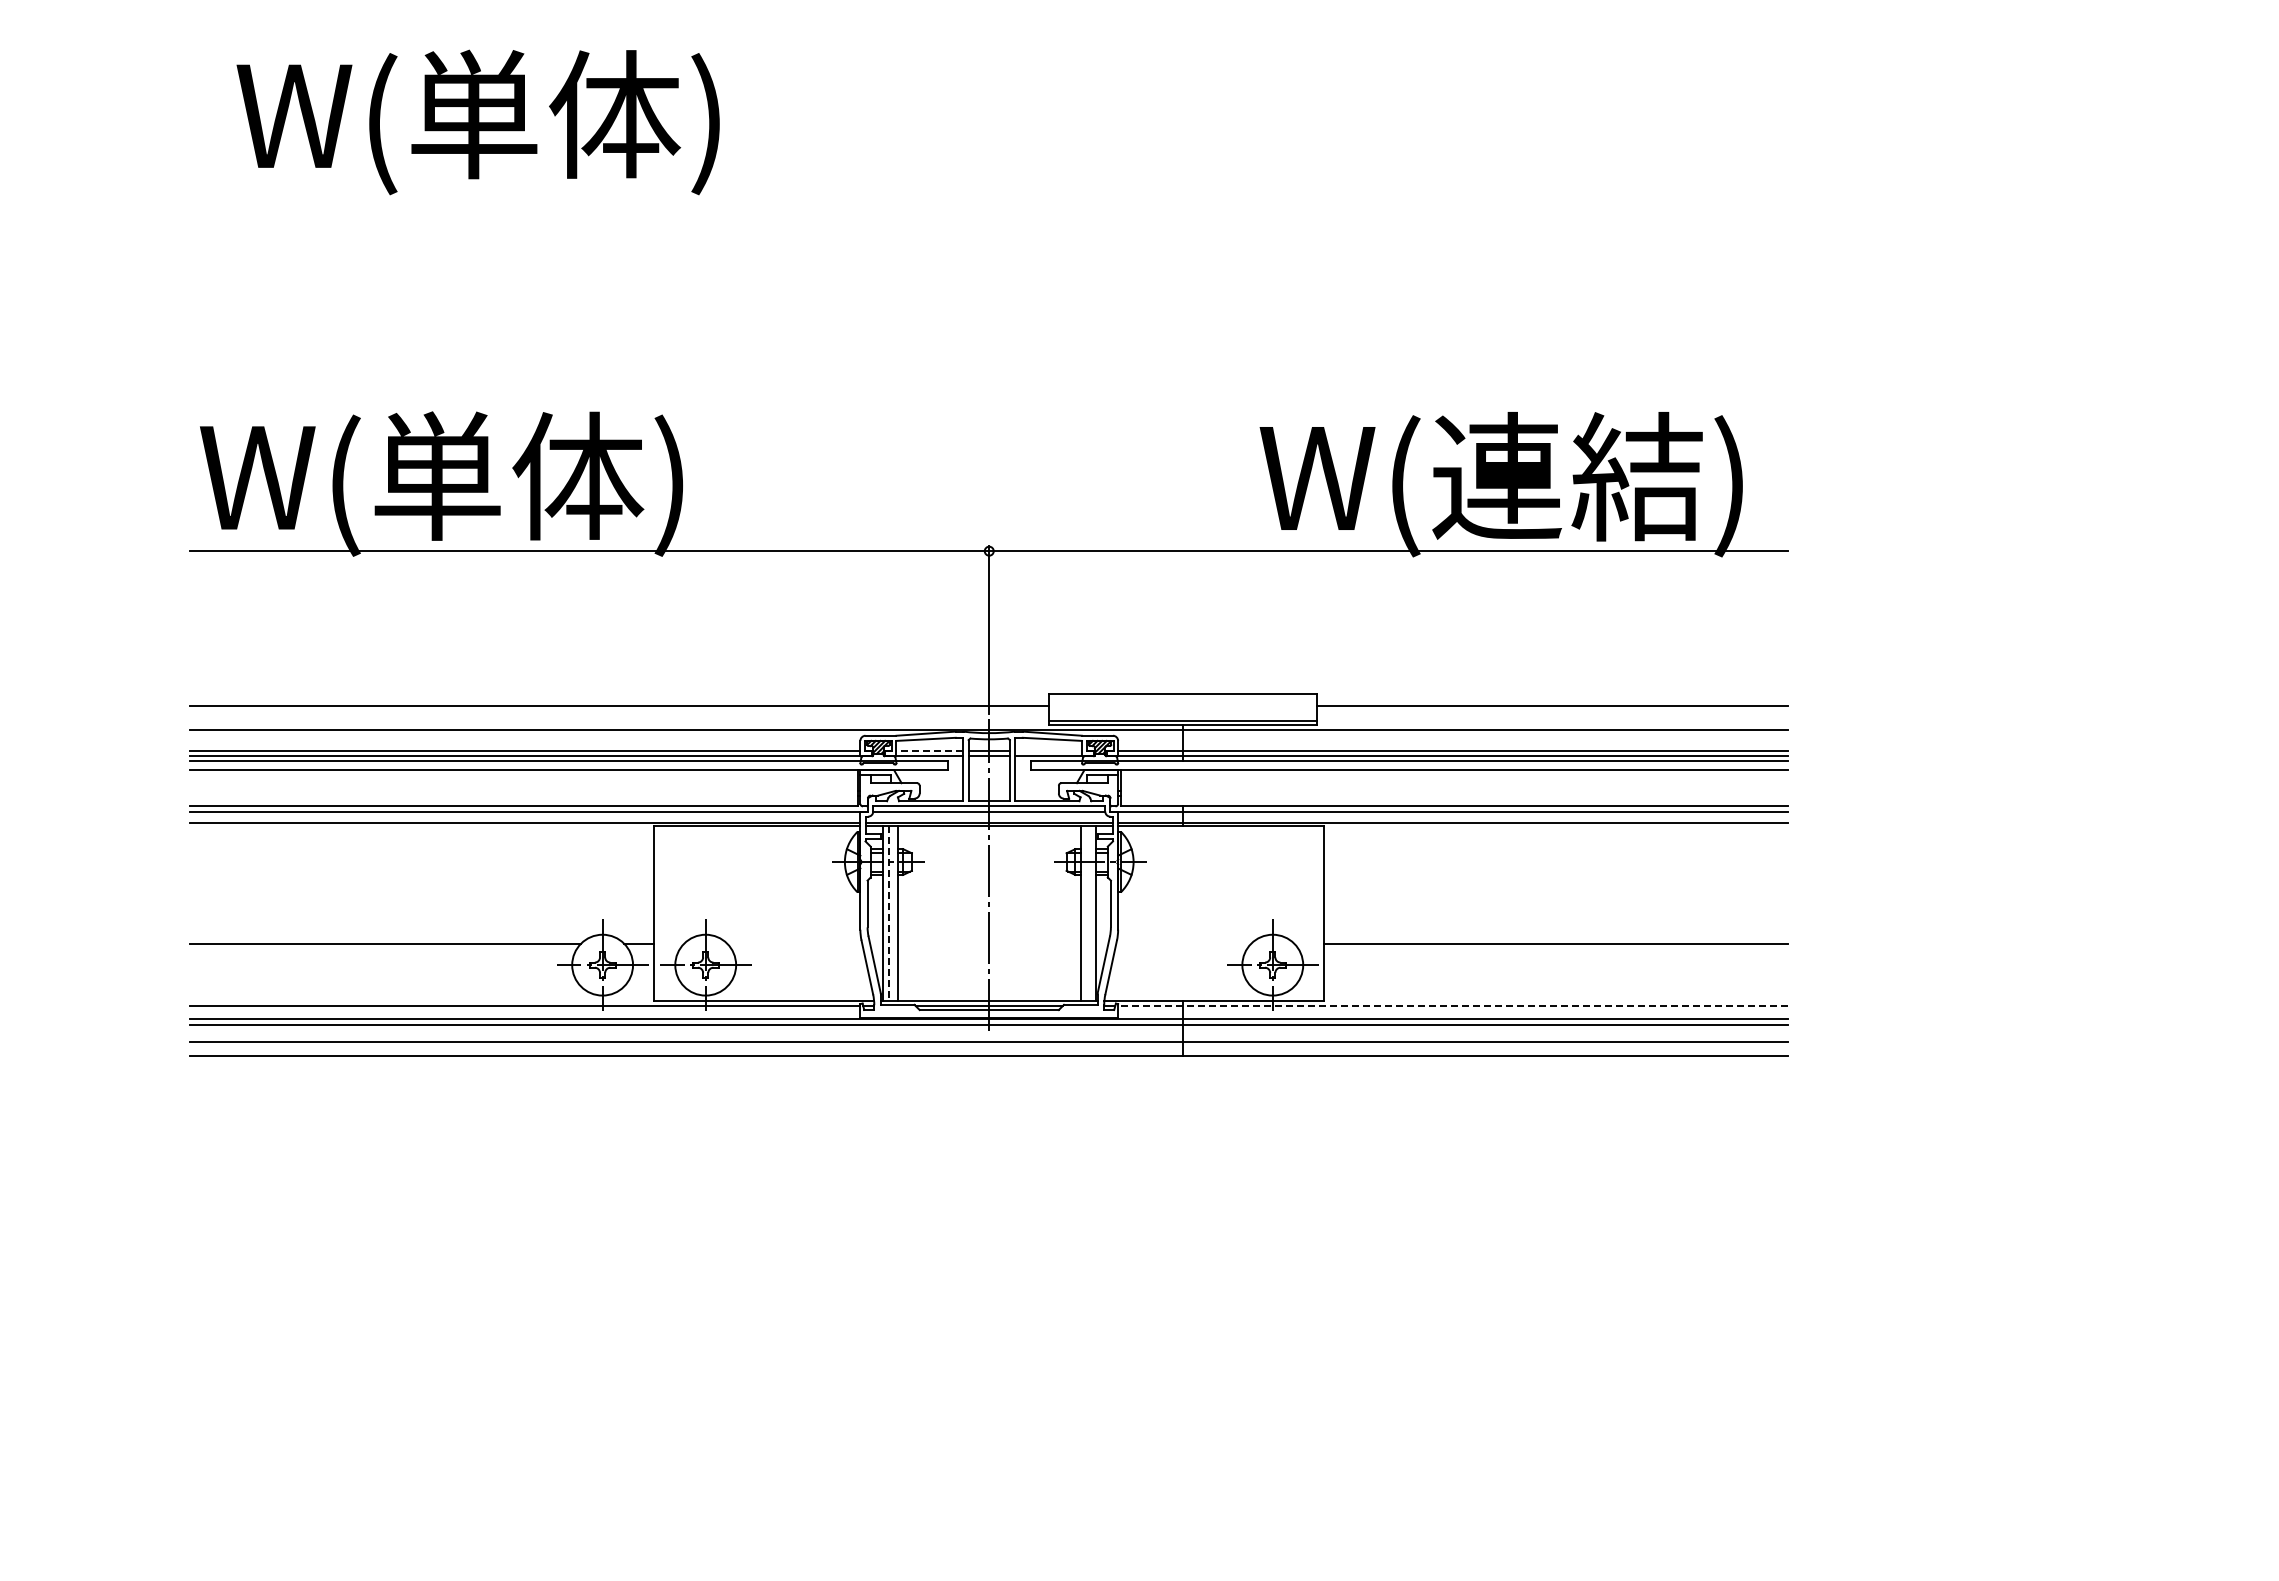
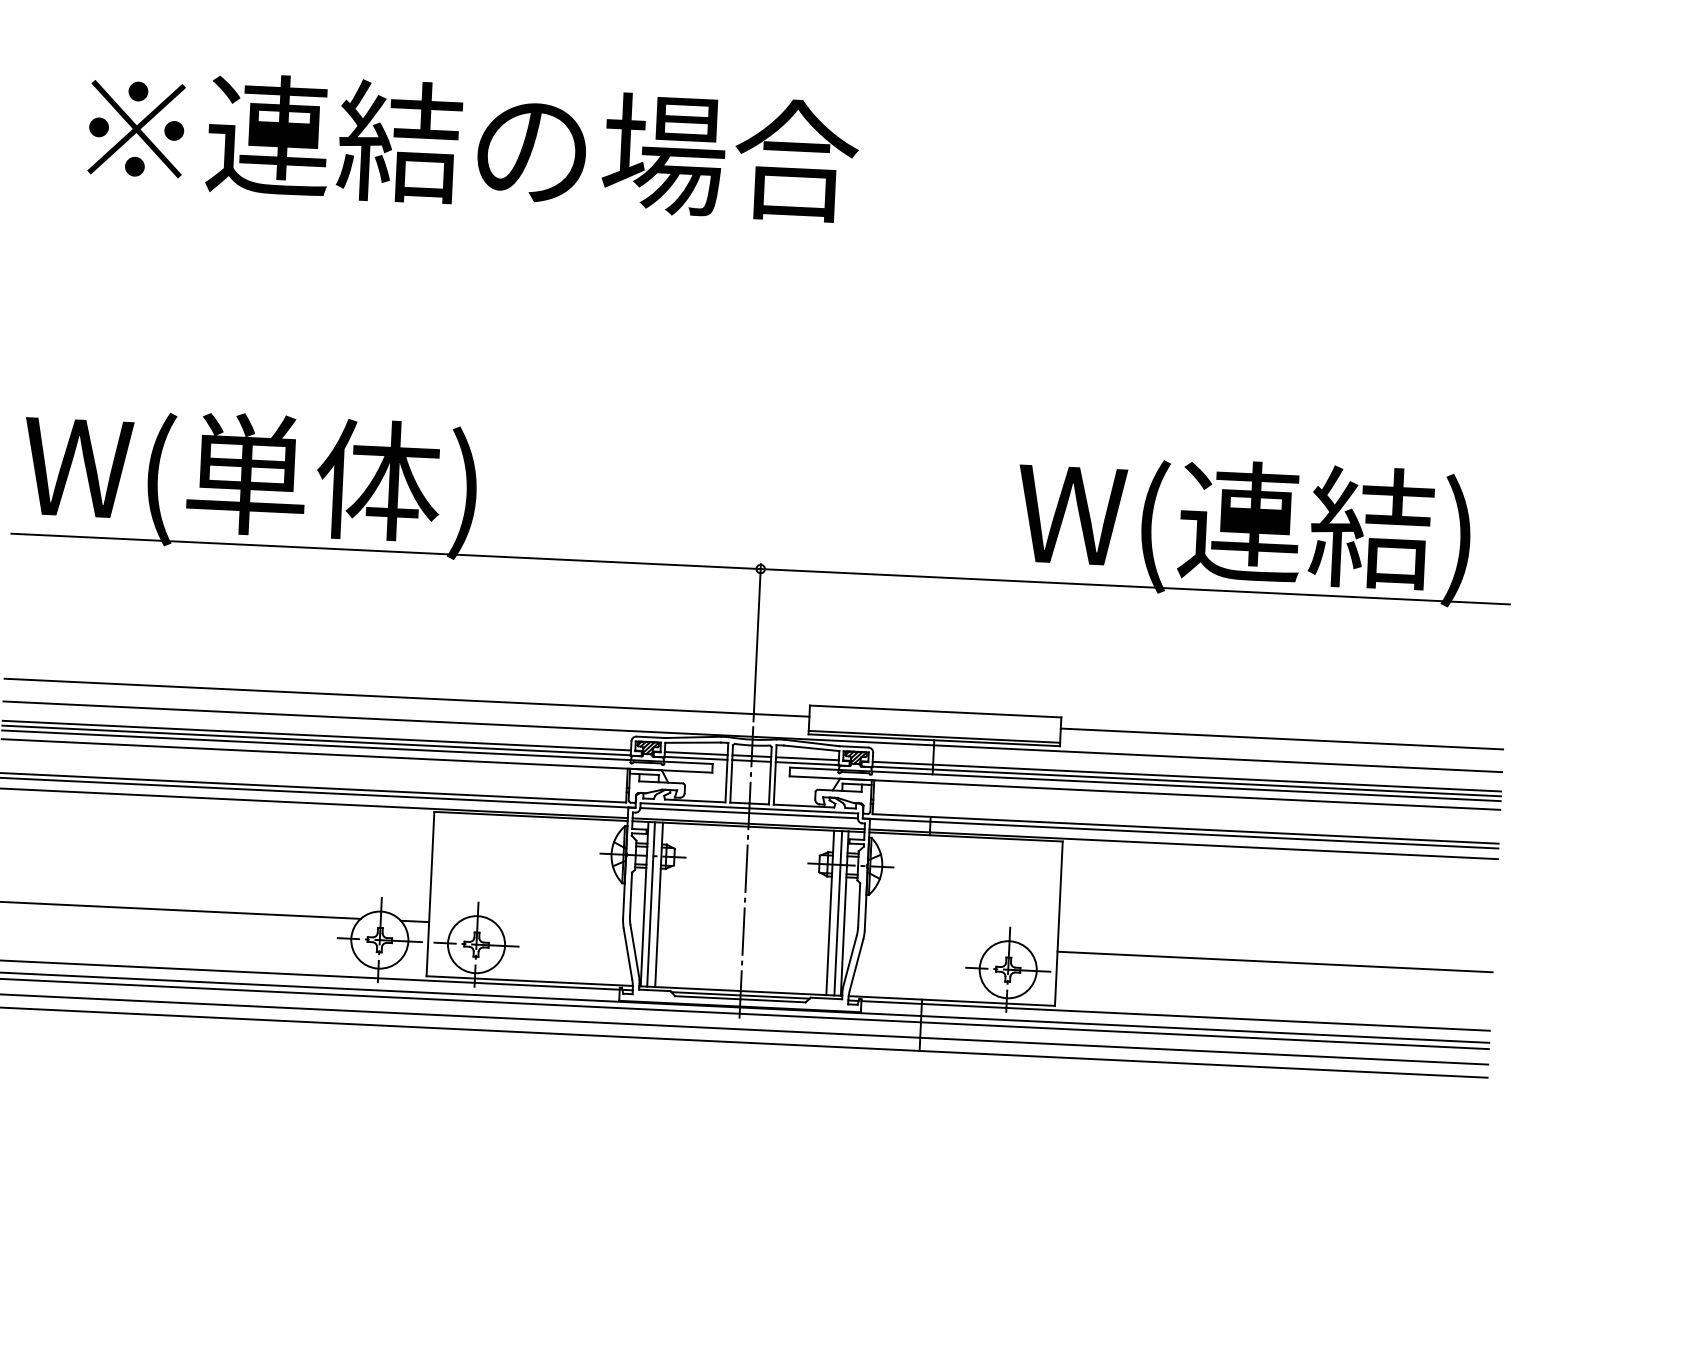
text: (654, 122) -> (465, 152), W(単体) -> ※連結の場合
line: (929, 750) -> (695, 753), dashed -> solid
line: (1048, 750) -> (807, 758), added
line: (889, 913) -> (651, 904), dashed -> solid
line: (1089, 913) -> (838, 913), added
line: (1452, 1005) -> (1174, 1015), dashed -> solid

